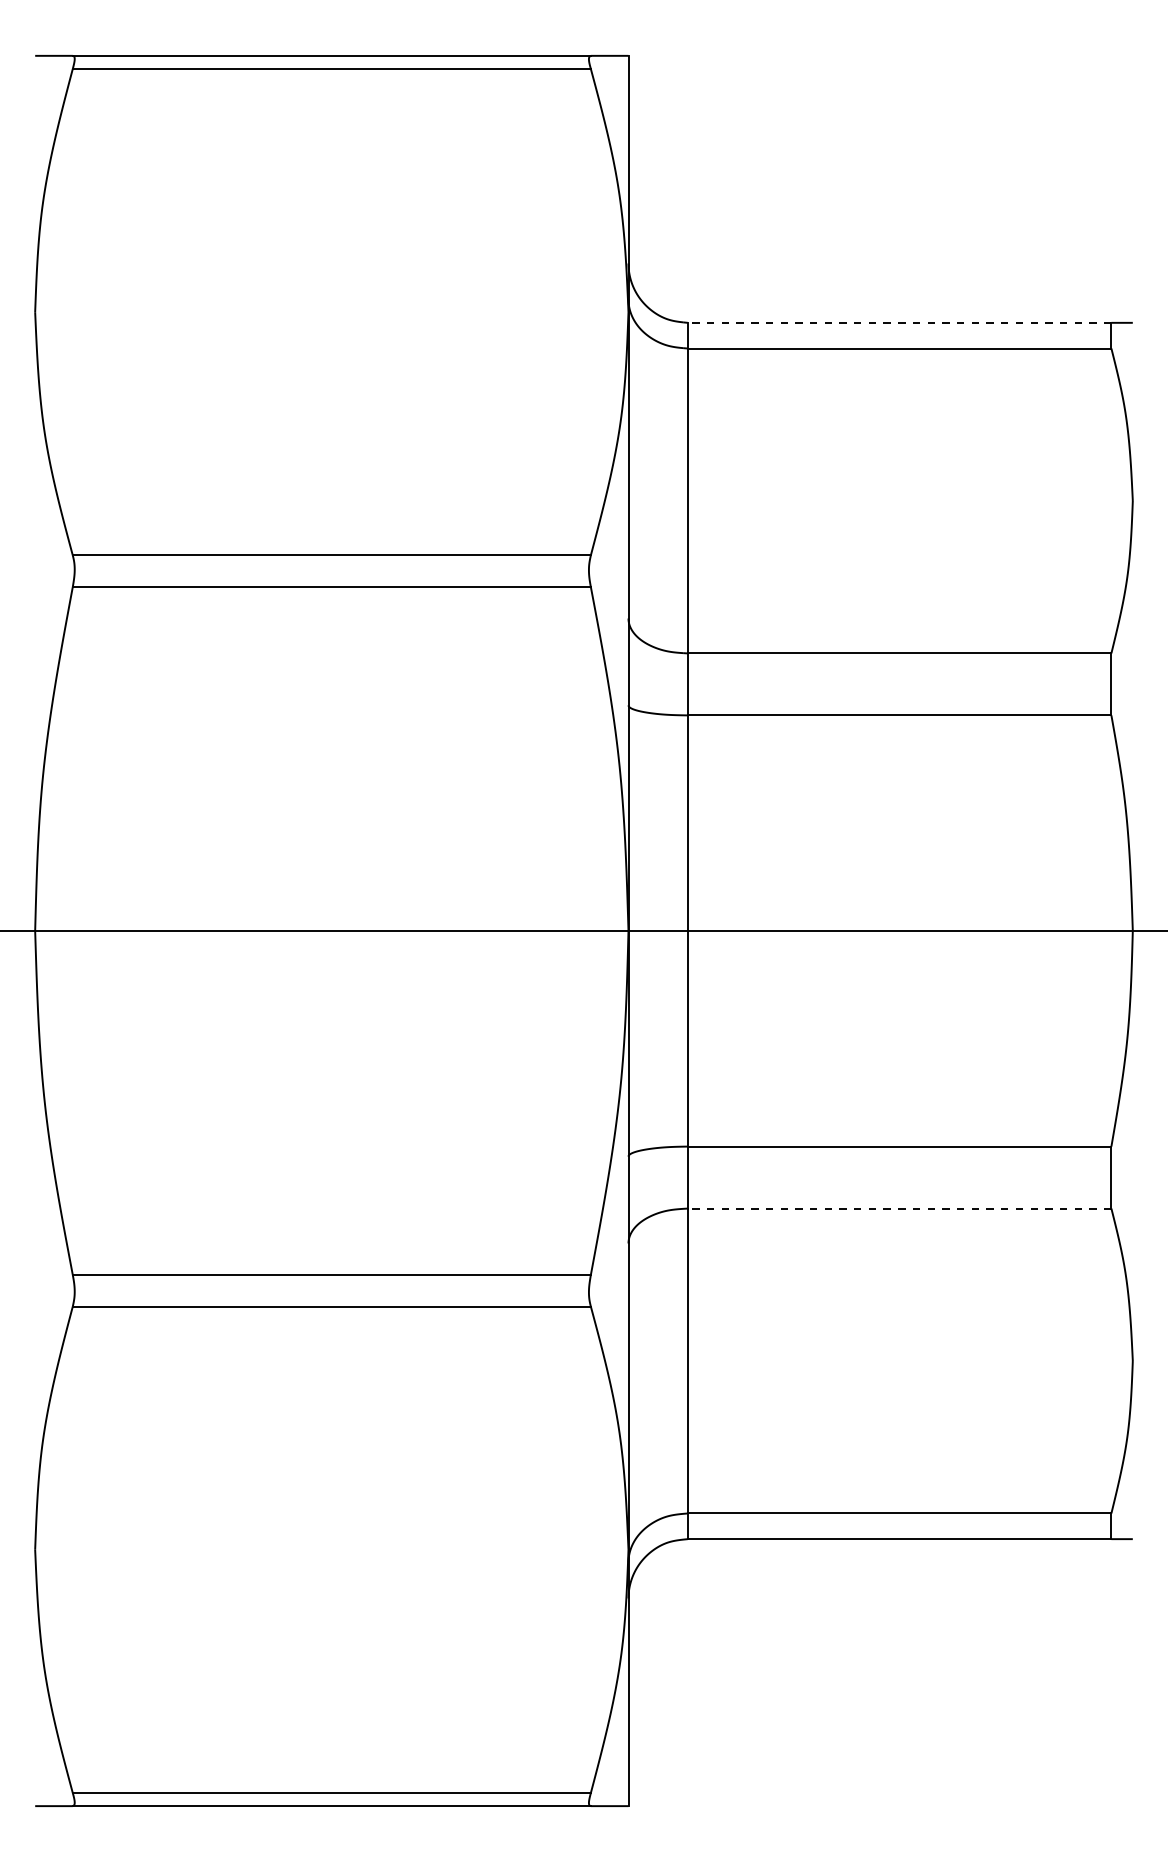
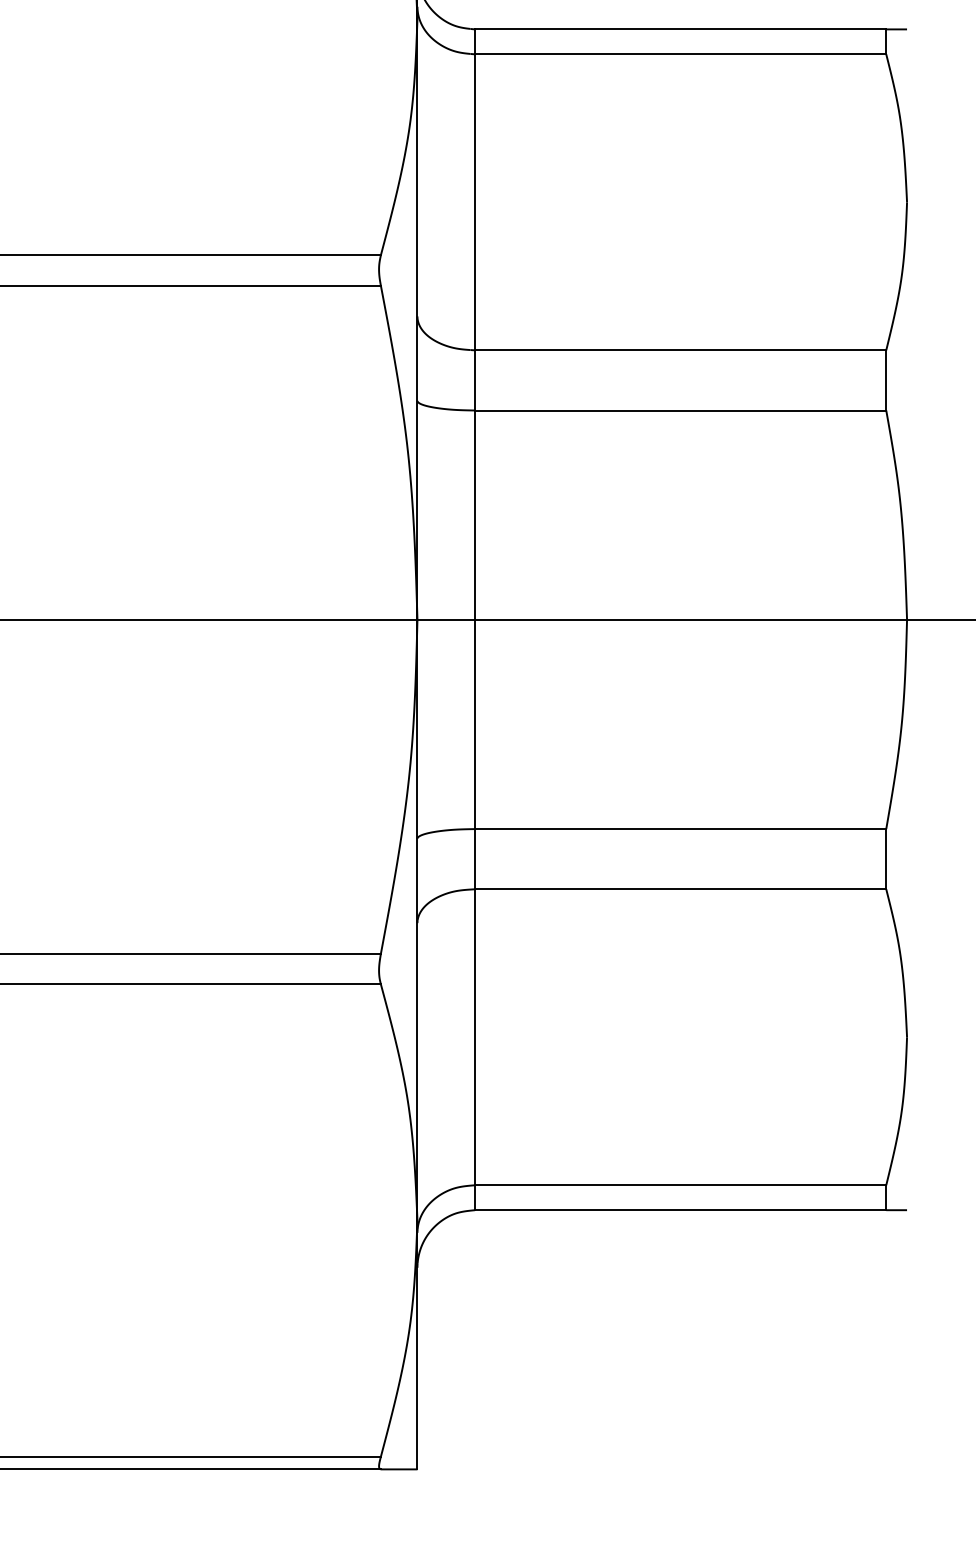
line: (899, 322) -> (680, 29), dashed -> solid
line: (899, 1208) -> (680, 889), dashed -> solid

